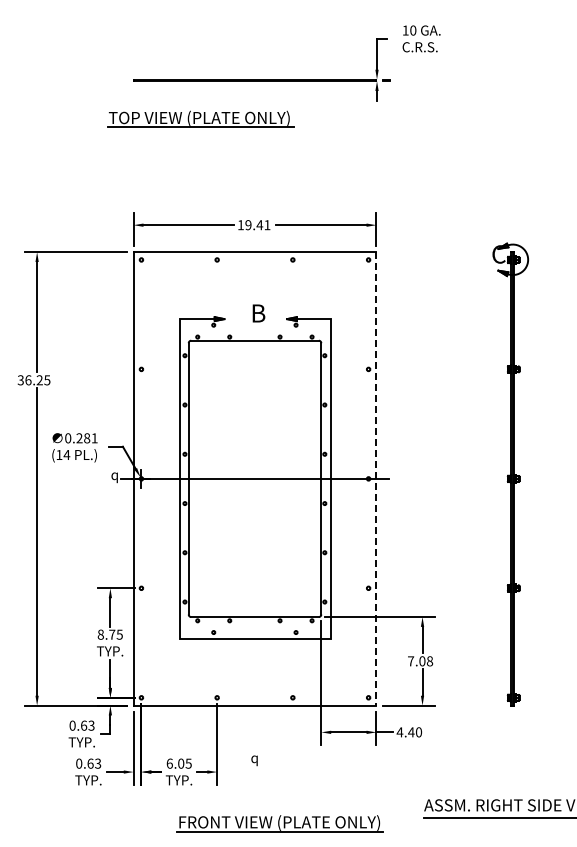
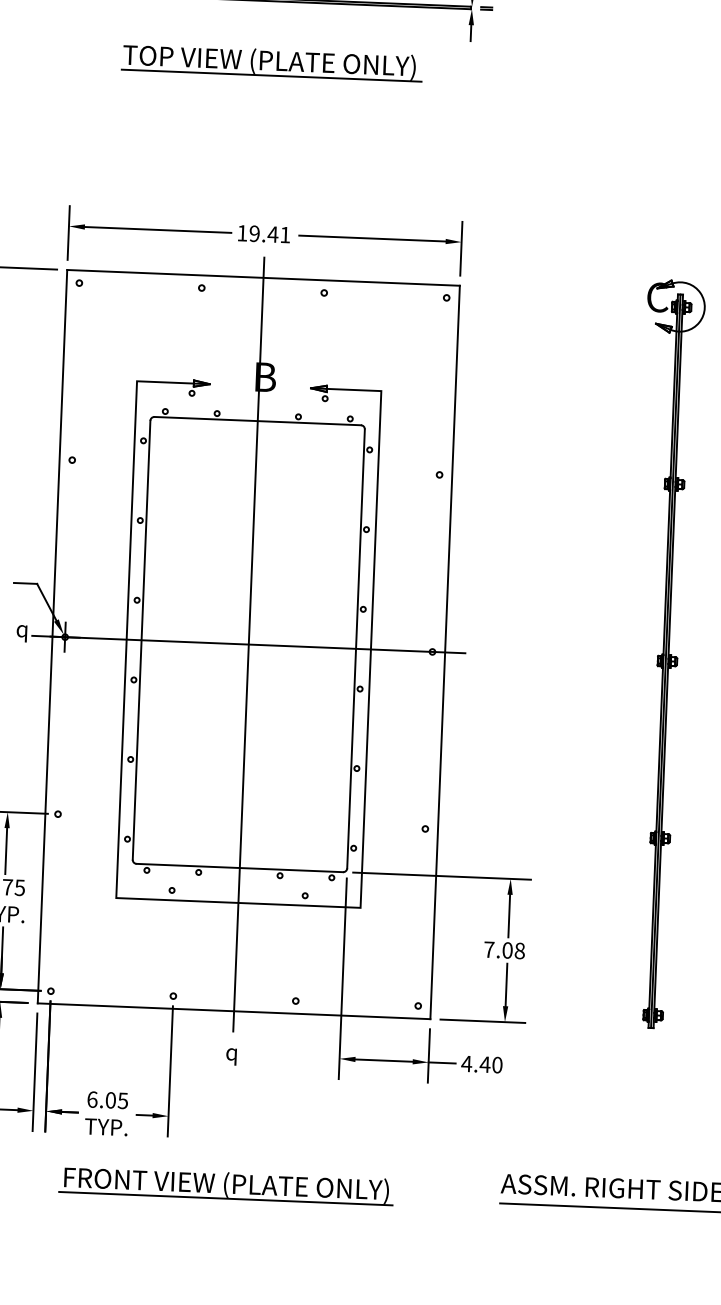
part: (200, 118) -> (271, 61), moved
line: (255, 478) -> (249, 643), added
line: (376, 478) -> (445, 651), dashed -> solid
text: (254, 760) -> (231, 1056), moved
part: (279, 823) -> (226, 1185), moved

